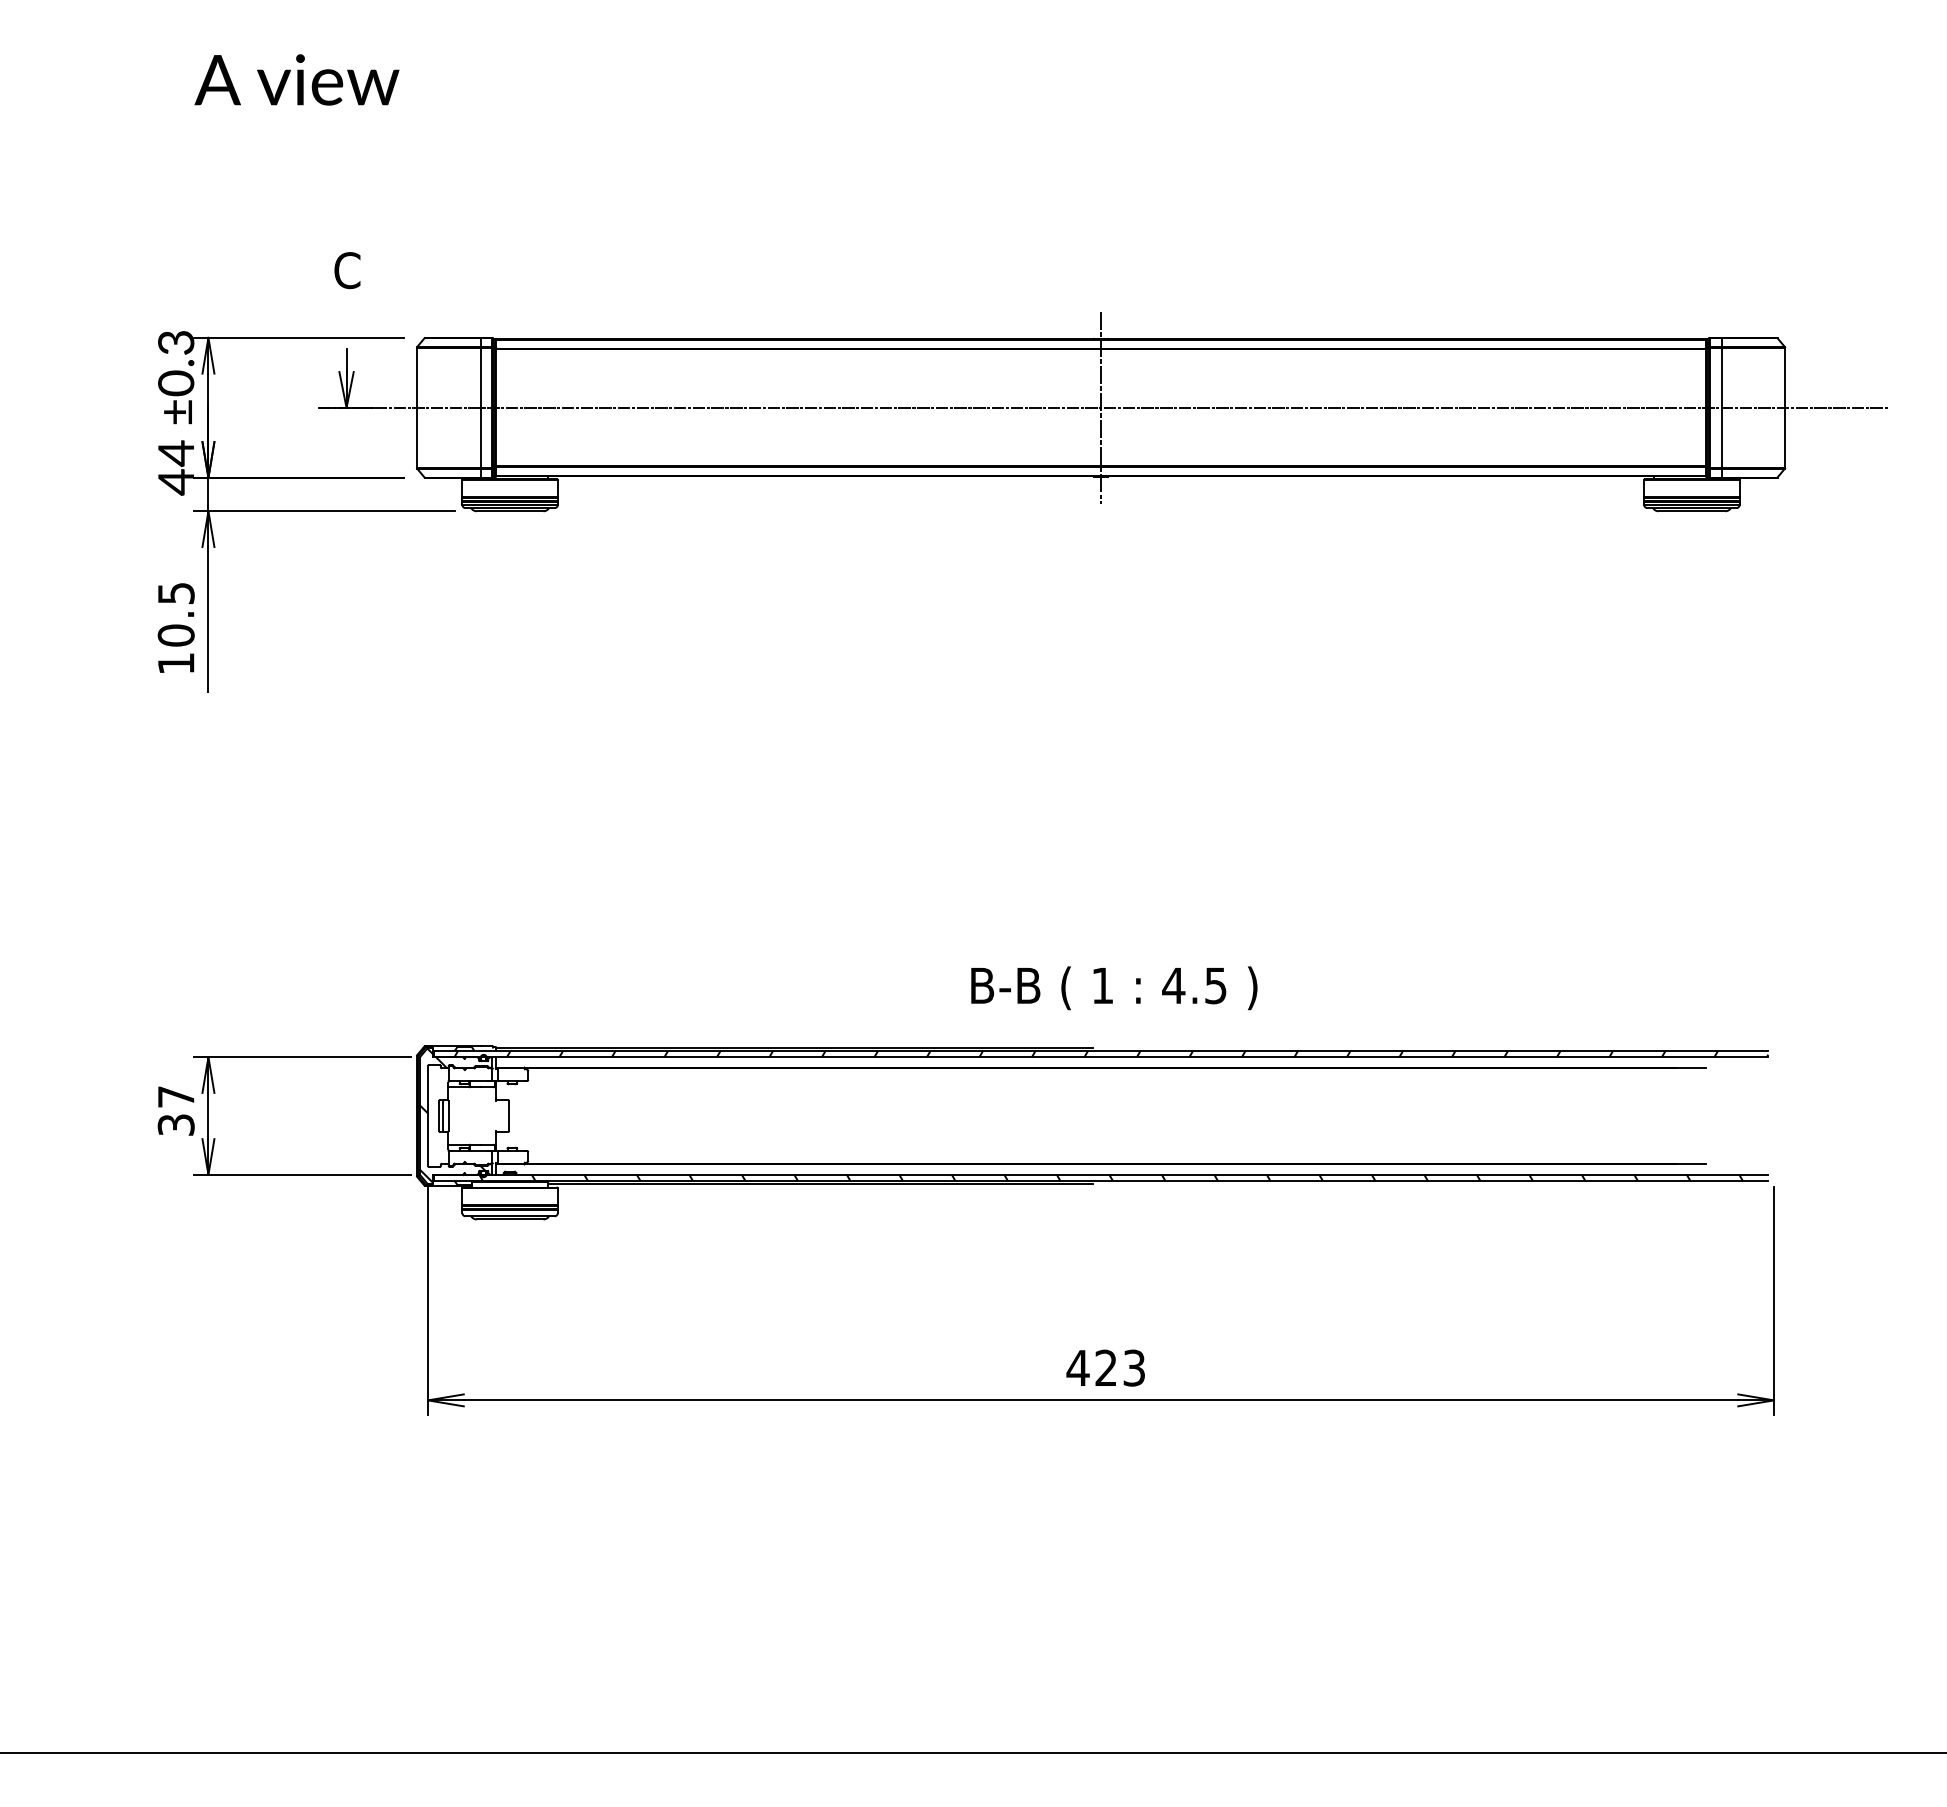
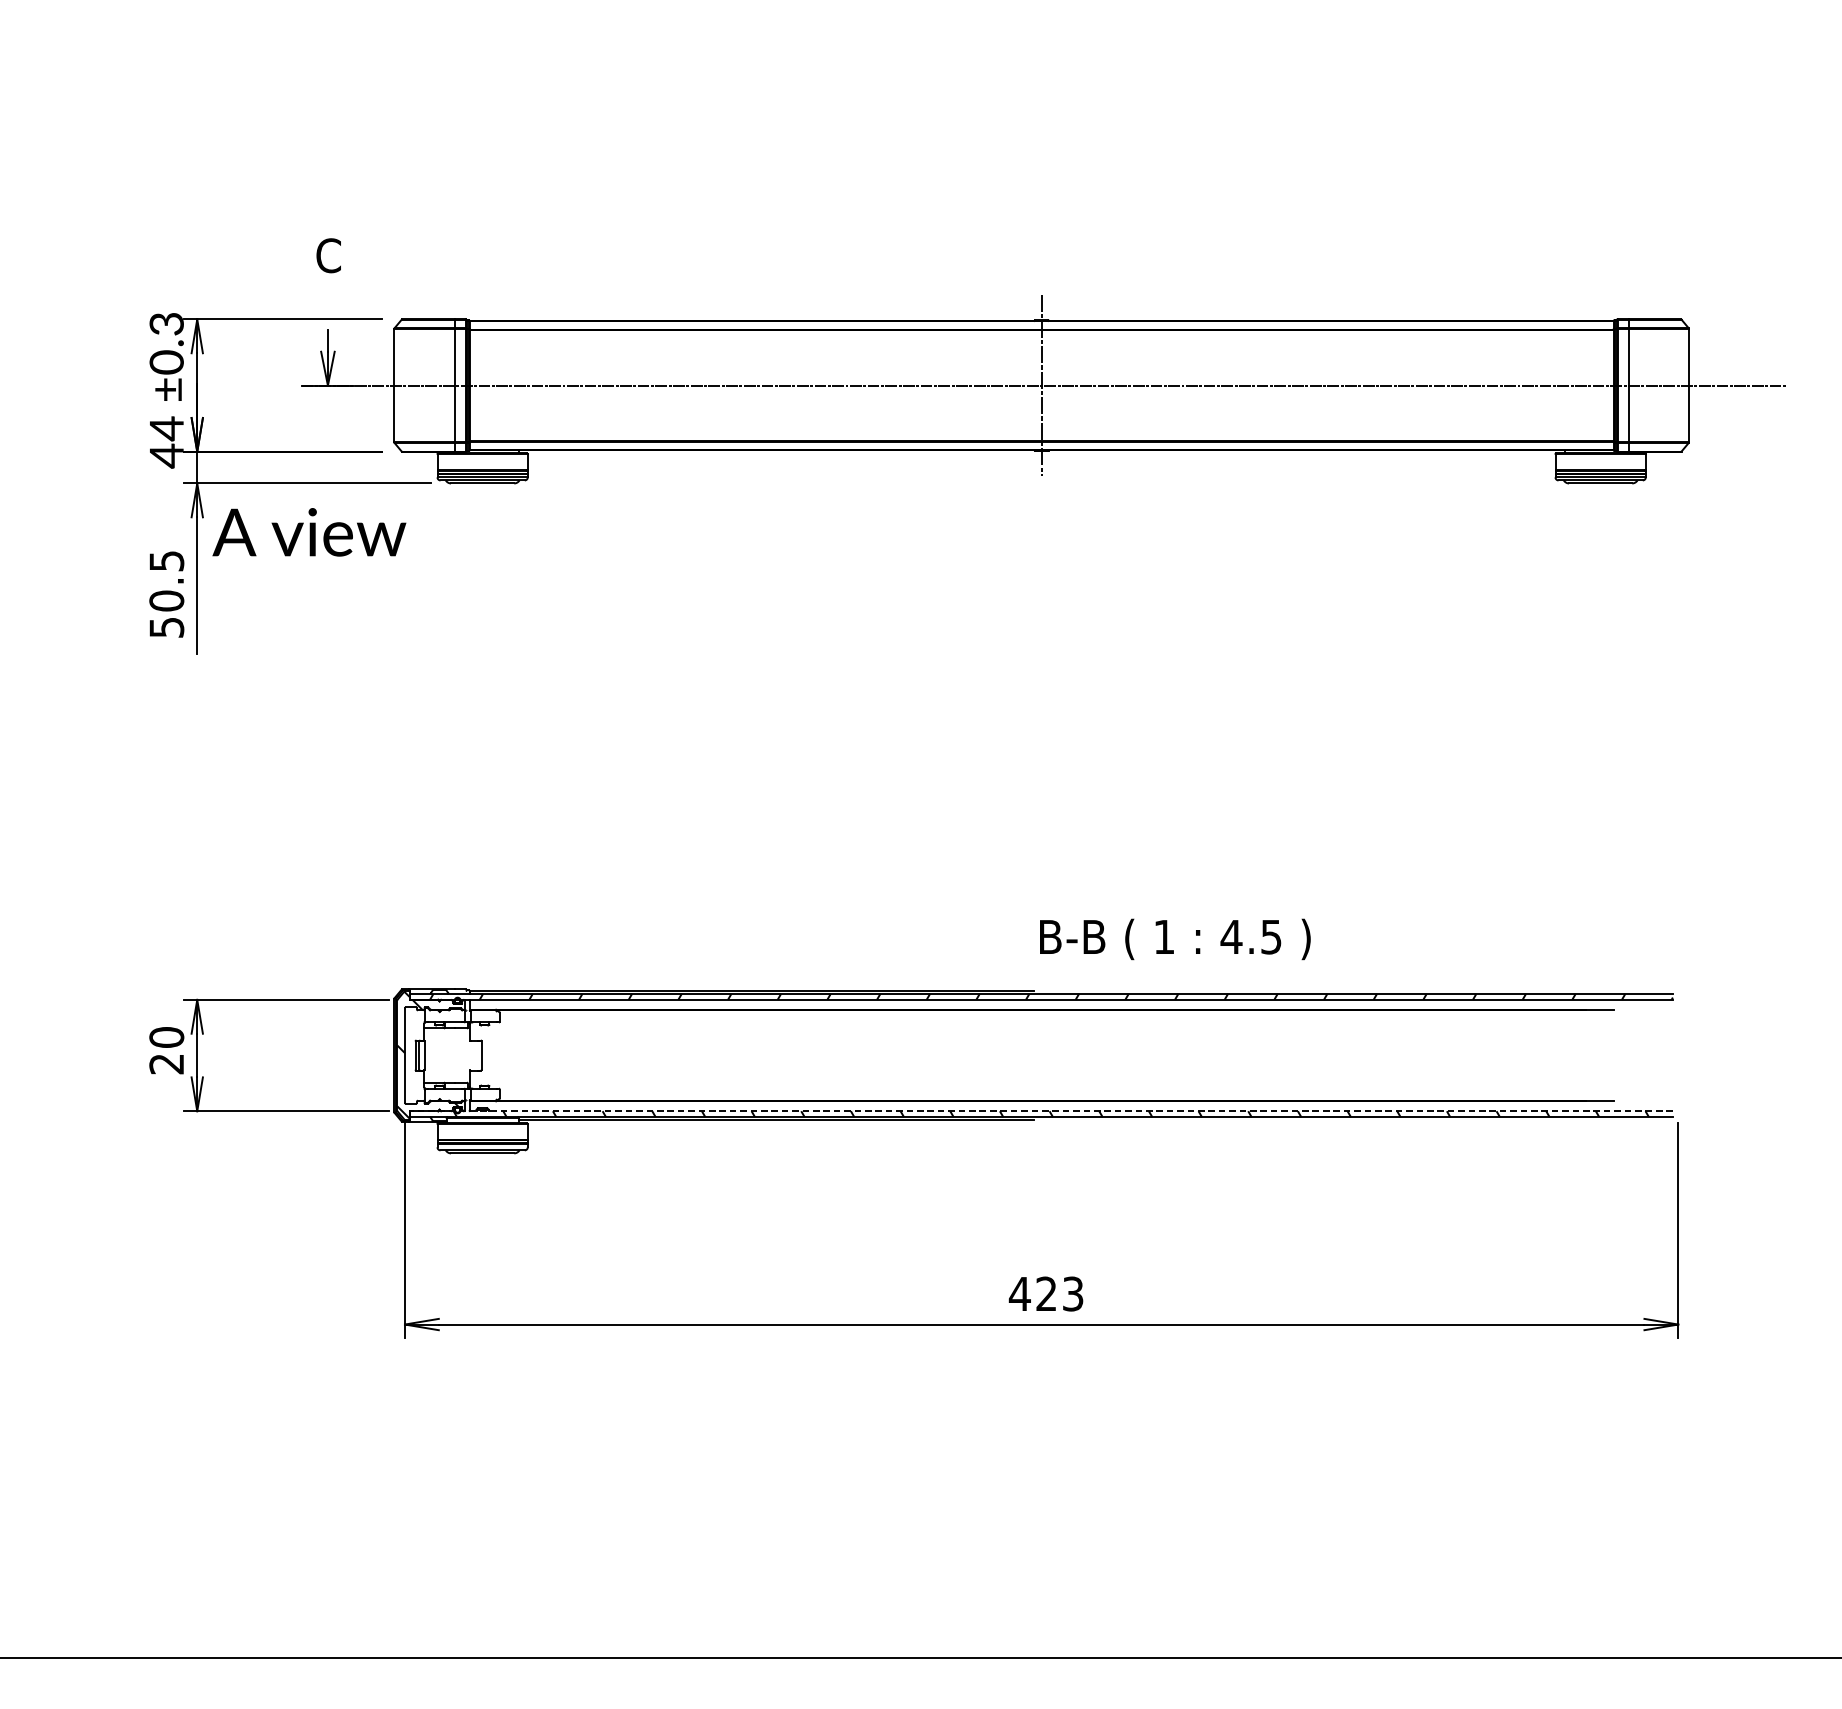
text: (296, 79) -> (308, 531), moved
text: (176, 663) -> (167, 627), 10.5 -> 50.5
text: (1114, 988) -> (1175, 939), moved
text: (175, 1110) -> (166, 1050), 37 -> 20
line: (1100, 1174) -> (1041, 1110), solid -> dashed

